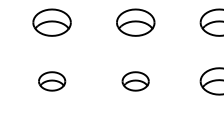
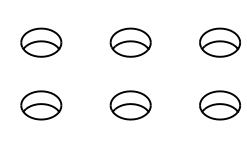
part: (52, 81) -> (41, 105), size x1.43
part: (135, 81) -> (130, 105), size x1.43

